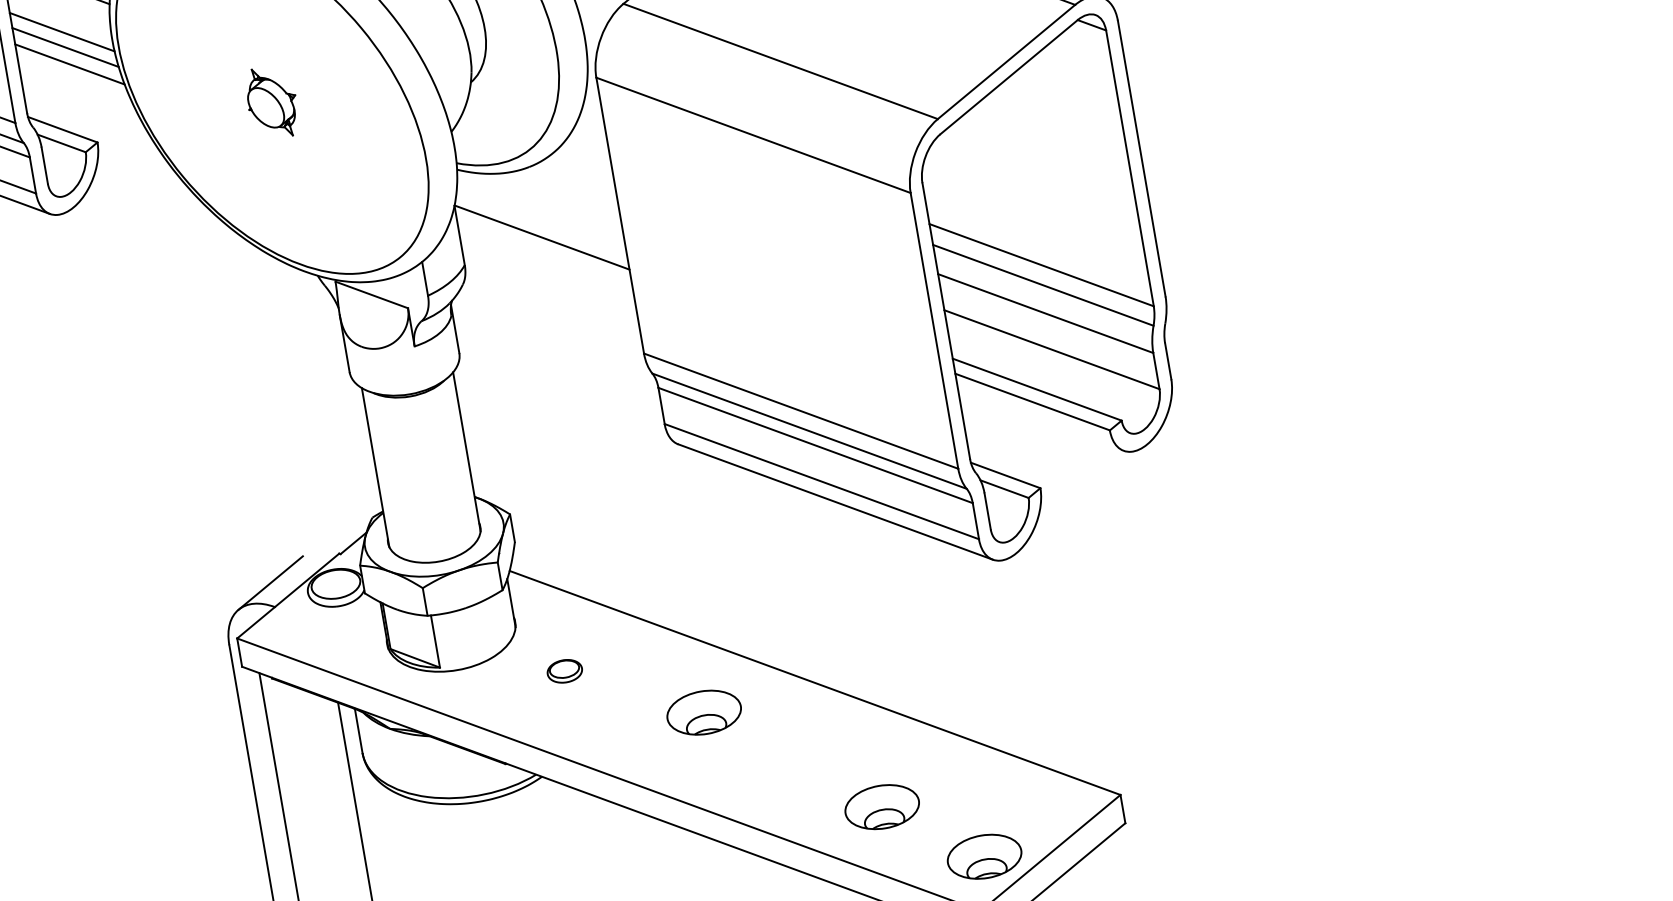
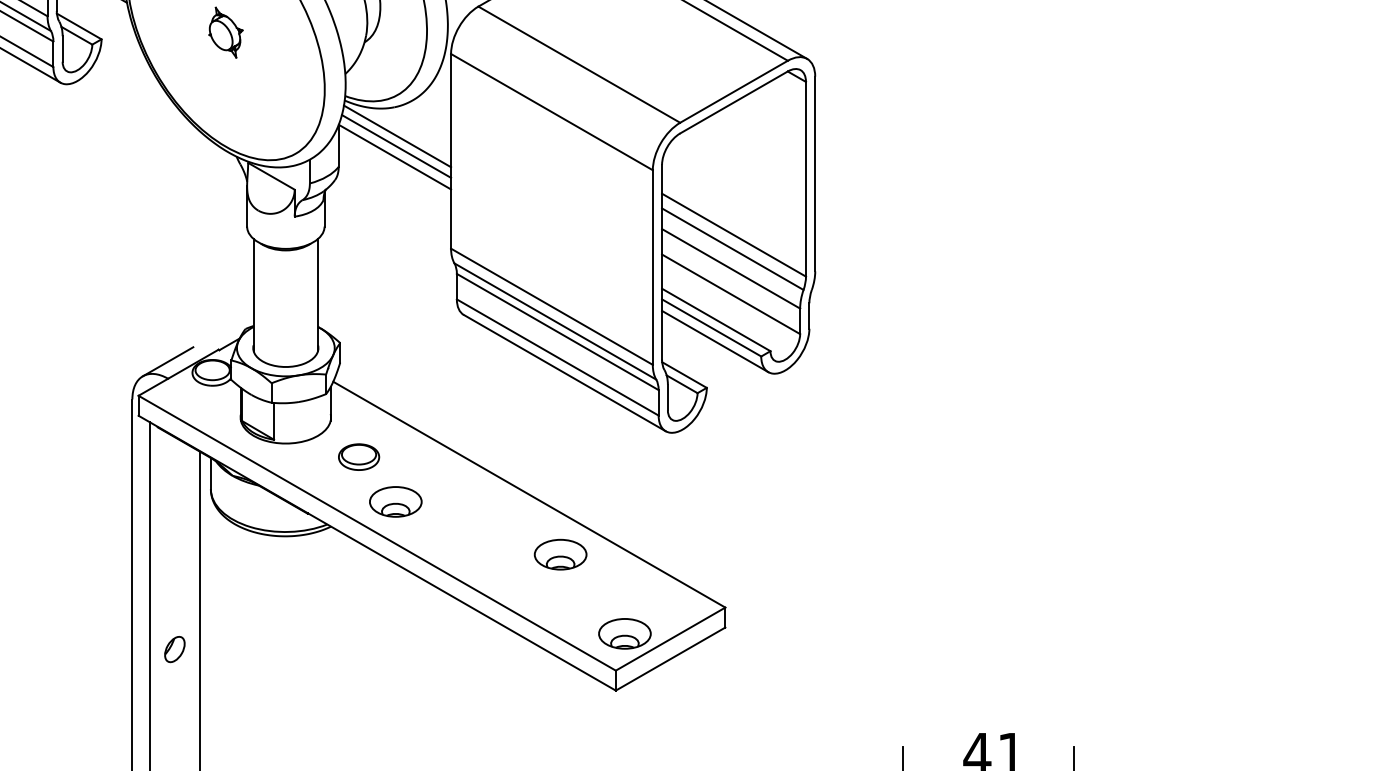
line: (540, 207) -> (397, 136), added
line: (541, 222) -> (396, 146), added
line: (1041, 420) -> (715, 341), added
part: (565, 670) -> (359, 456), size x1.67
part: (703, 712) -> (395, 501), moved
part: (881, 806) -> (560, 554), moved

